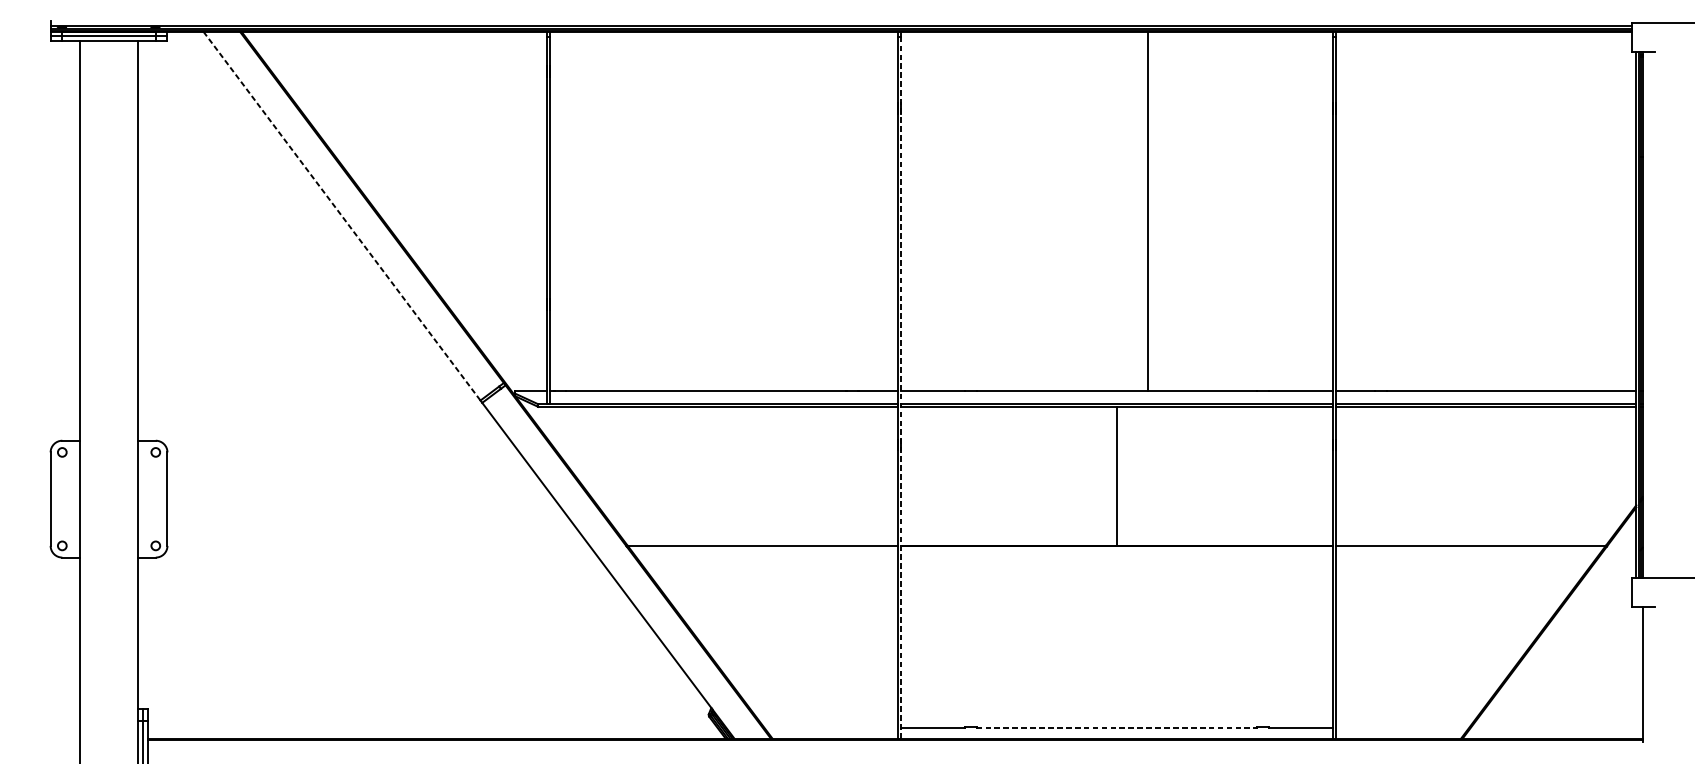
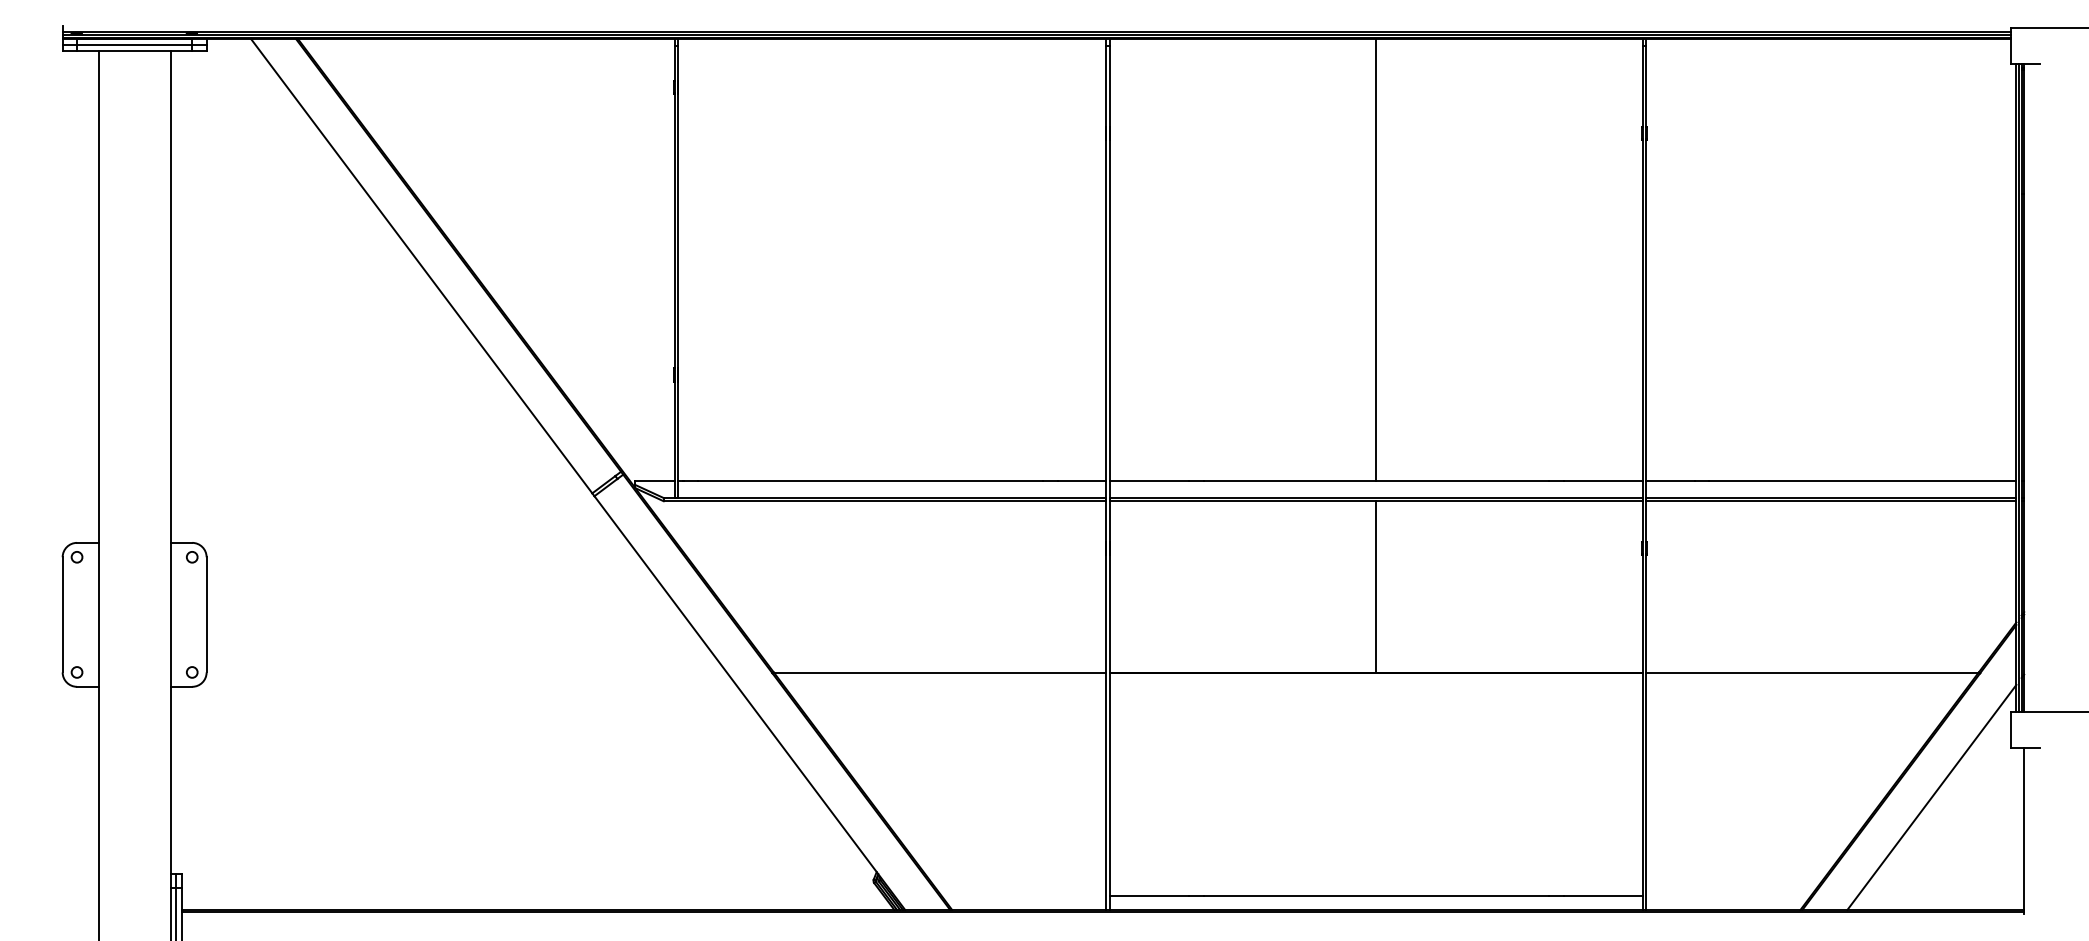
line: (1147, 210) -> (1376, 259), moved
line: (341, 216) -> (421, 266), dashed -> solid
line: (901, 387) -> (1110, 477), dashed -> solid
line: (1567, 646) -> (1931, 796), added
line: (1116, 727) -> (1376, 896), dashed -> solid

